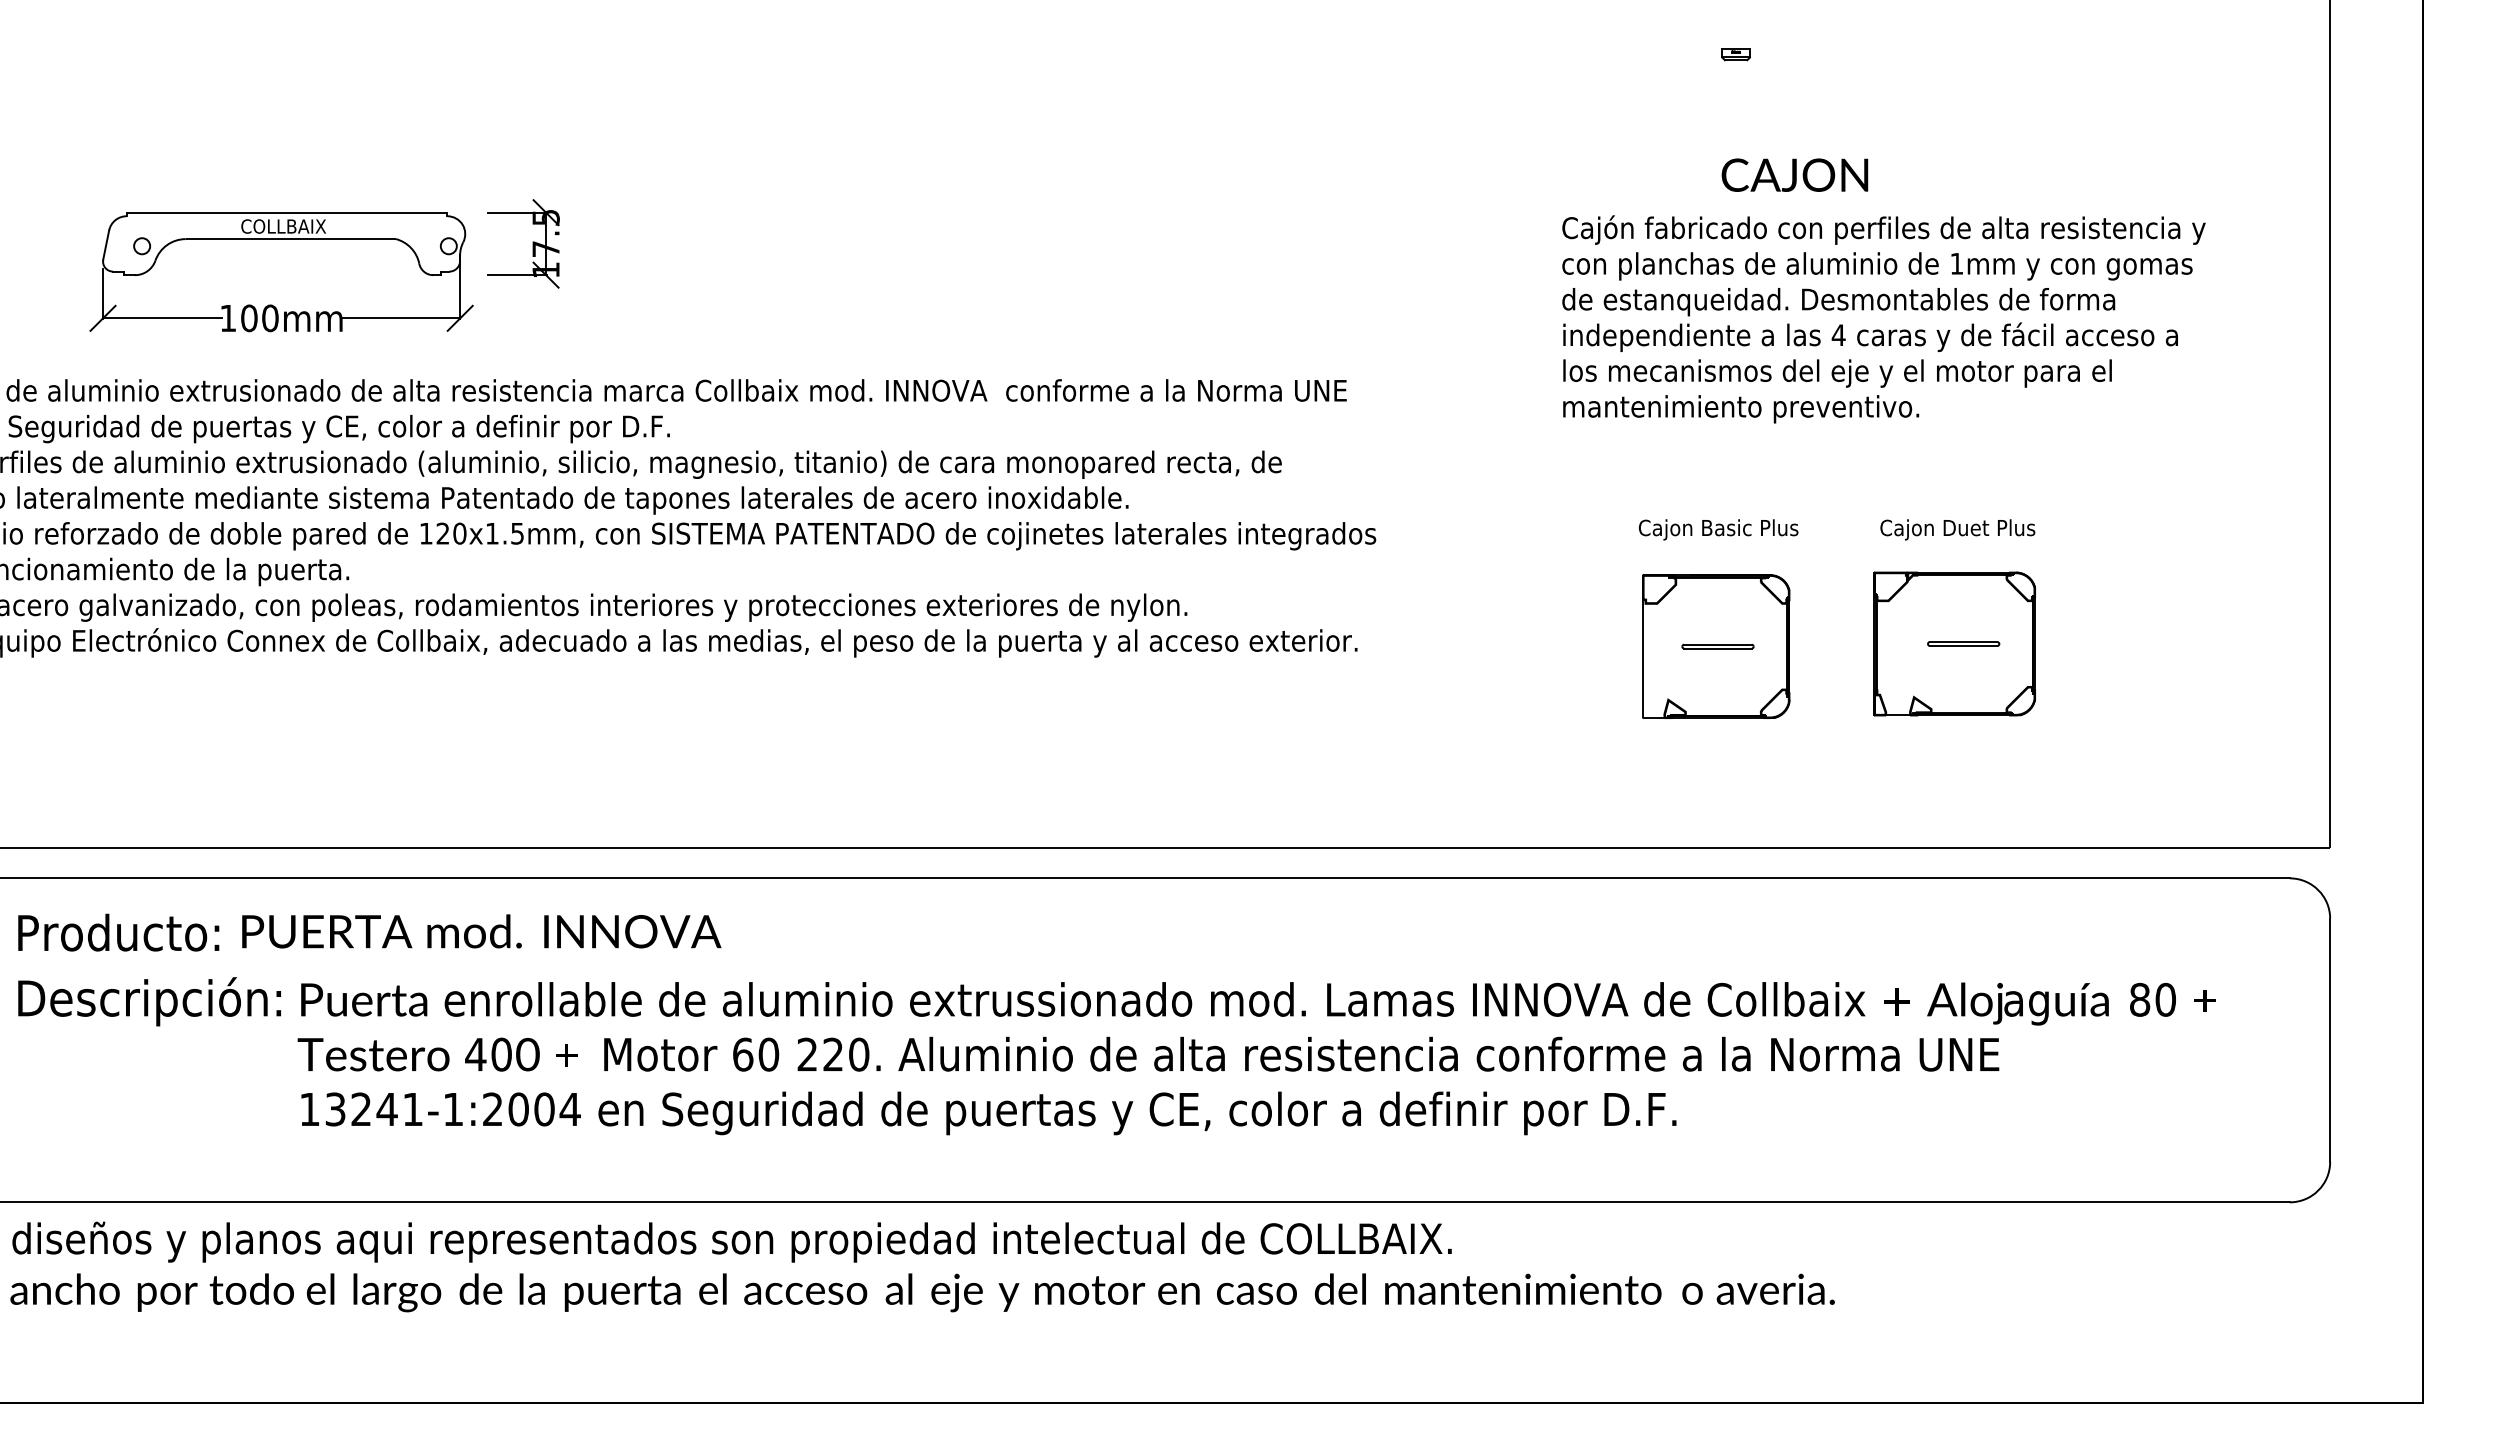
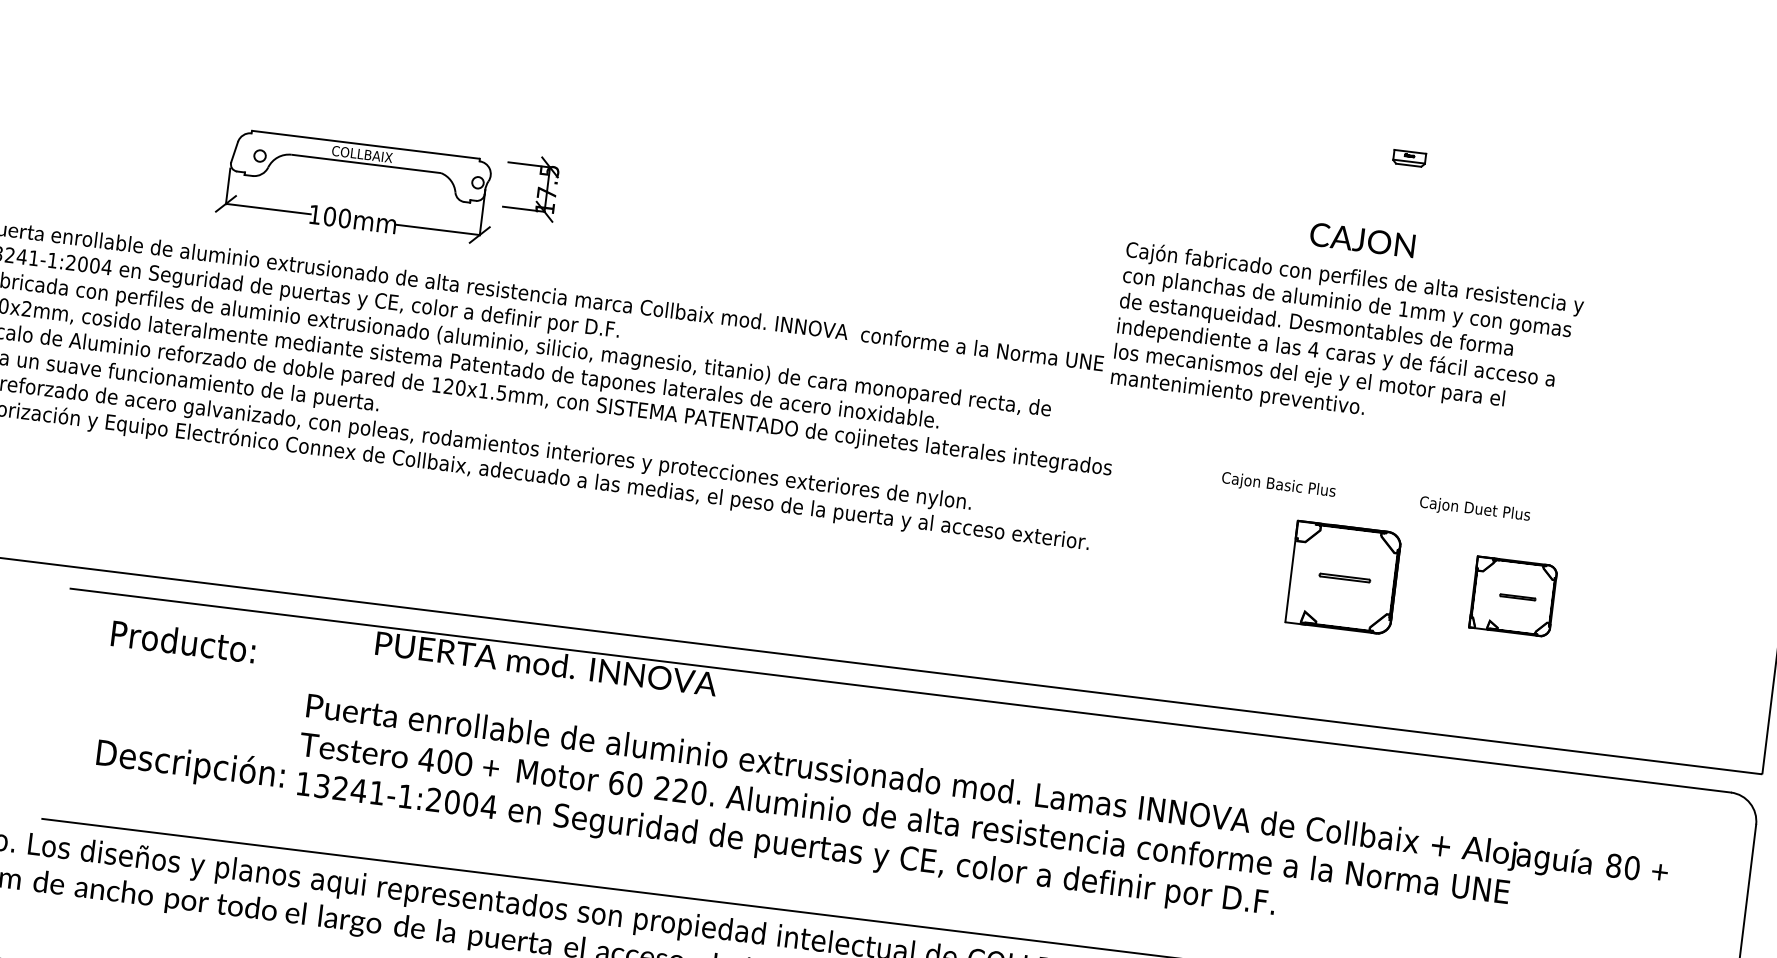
part: (1735, 54) -> (1408, 158), size x1.6
text: (1794, 174) -> (1362, 239), moved
text: (1883, 319) -> (1346, 342), moved
text: (1718, 529) -> (1278, 485), moved
text: (1957, 529) -> (1474, 509), moved
part: (1954, 643) -> (1513, 596), size x0.7
text: (481, 931) -> (546, 663), moved
text: (149, 1001) -> (190, 765), moved

